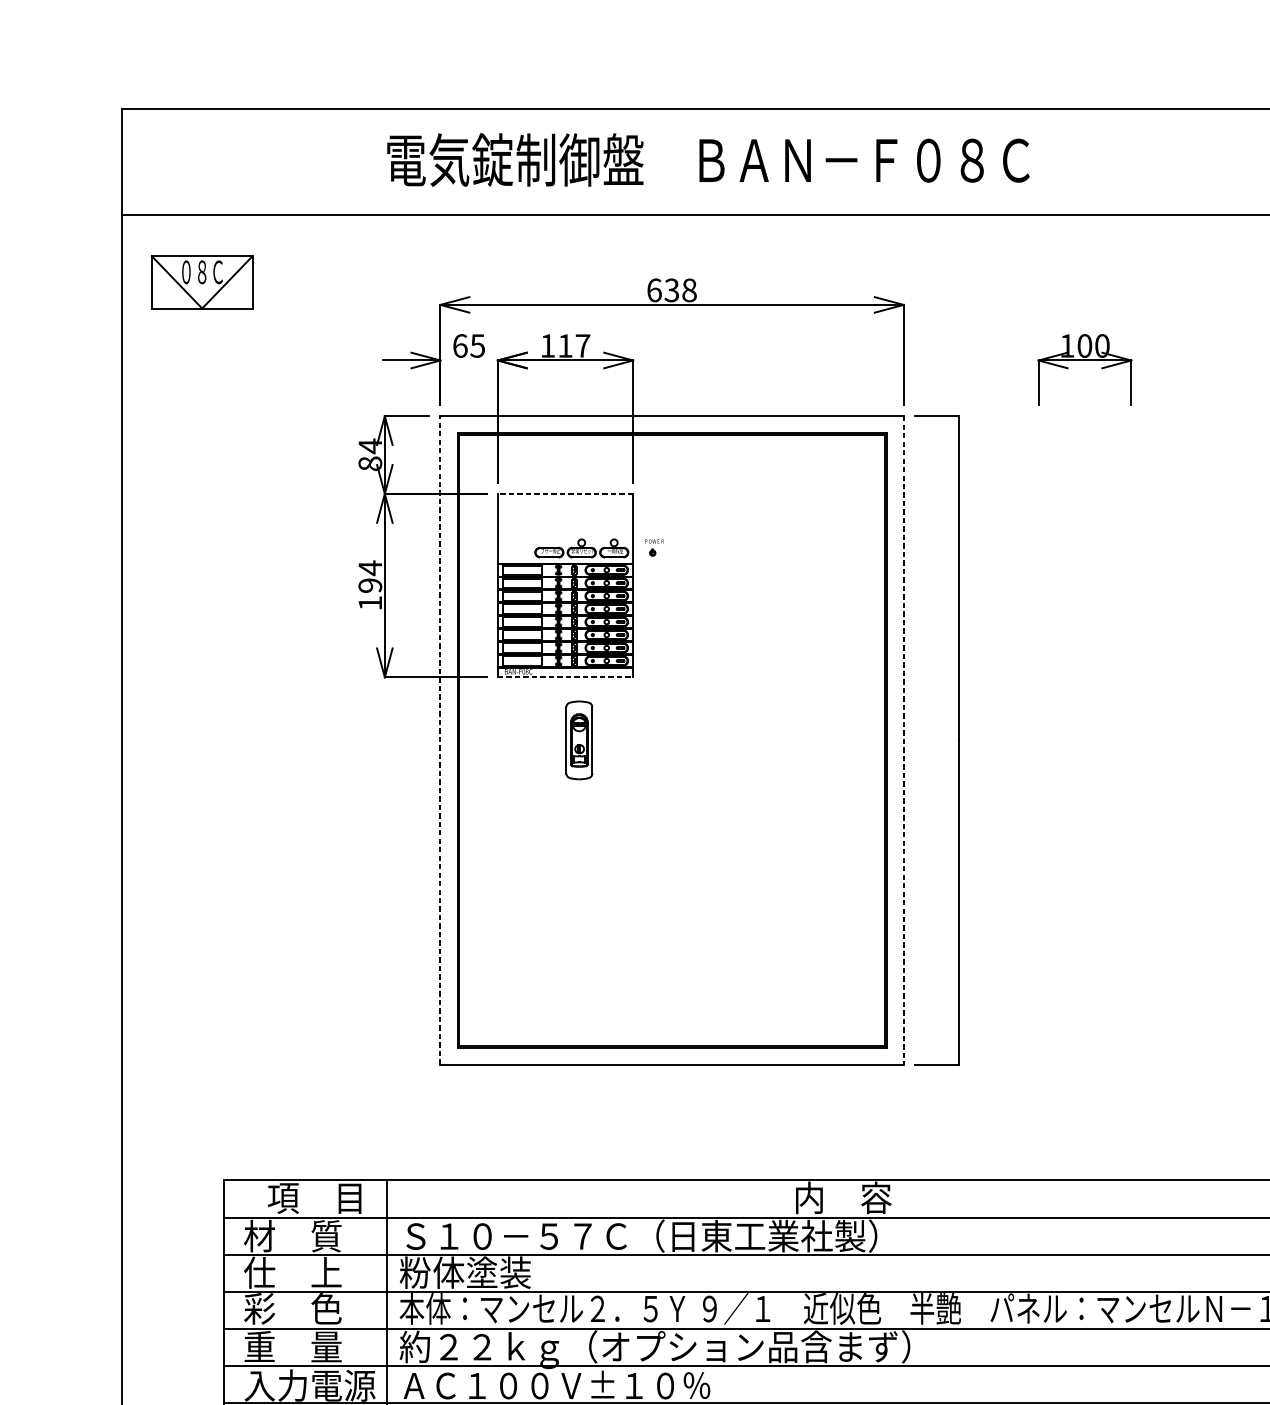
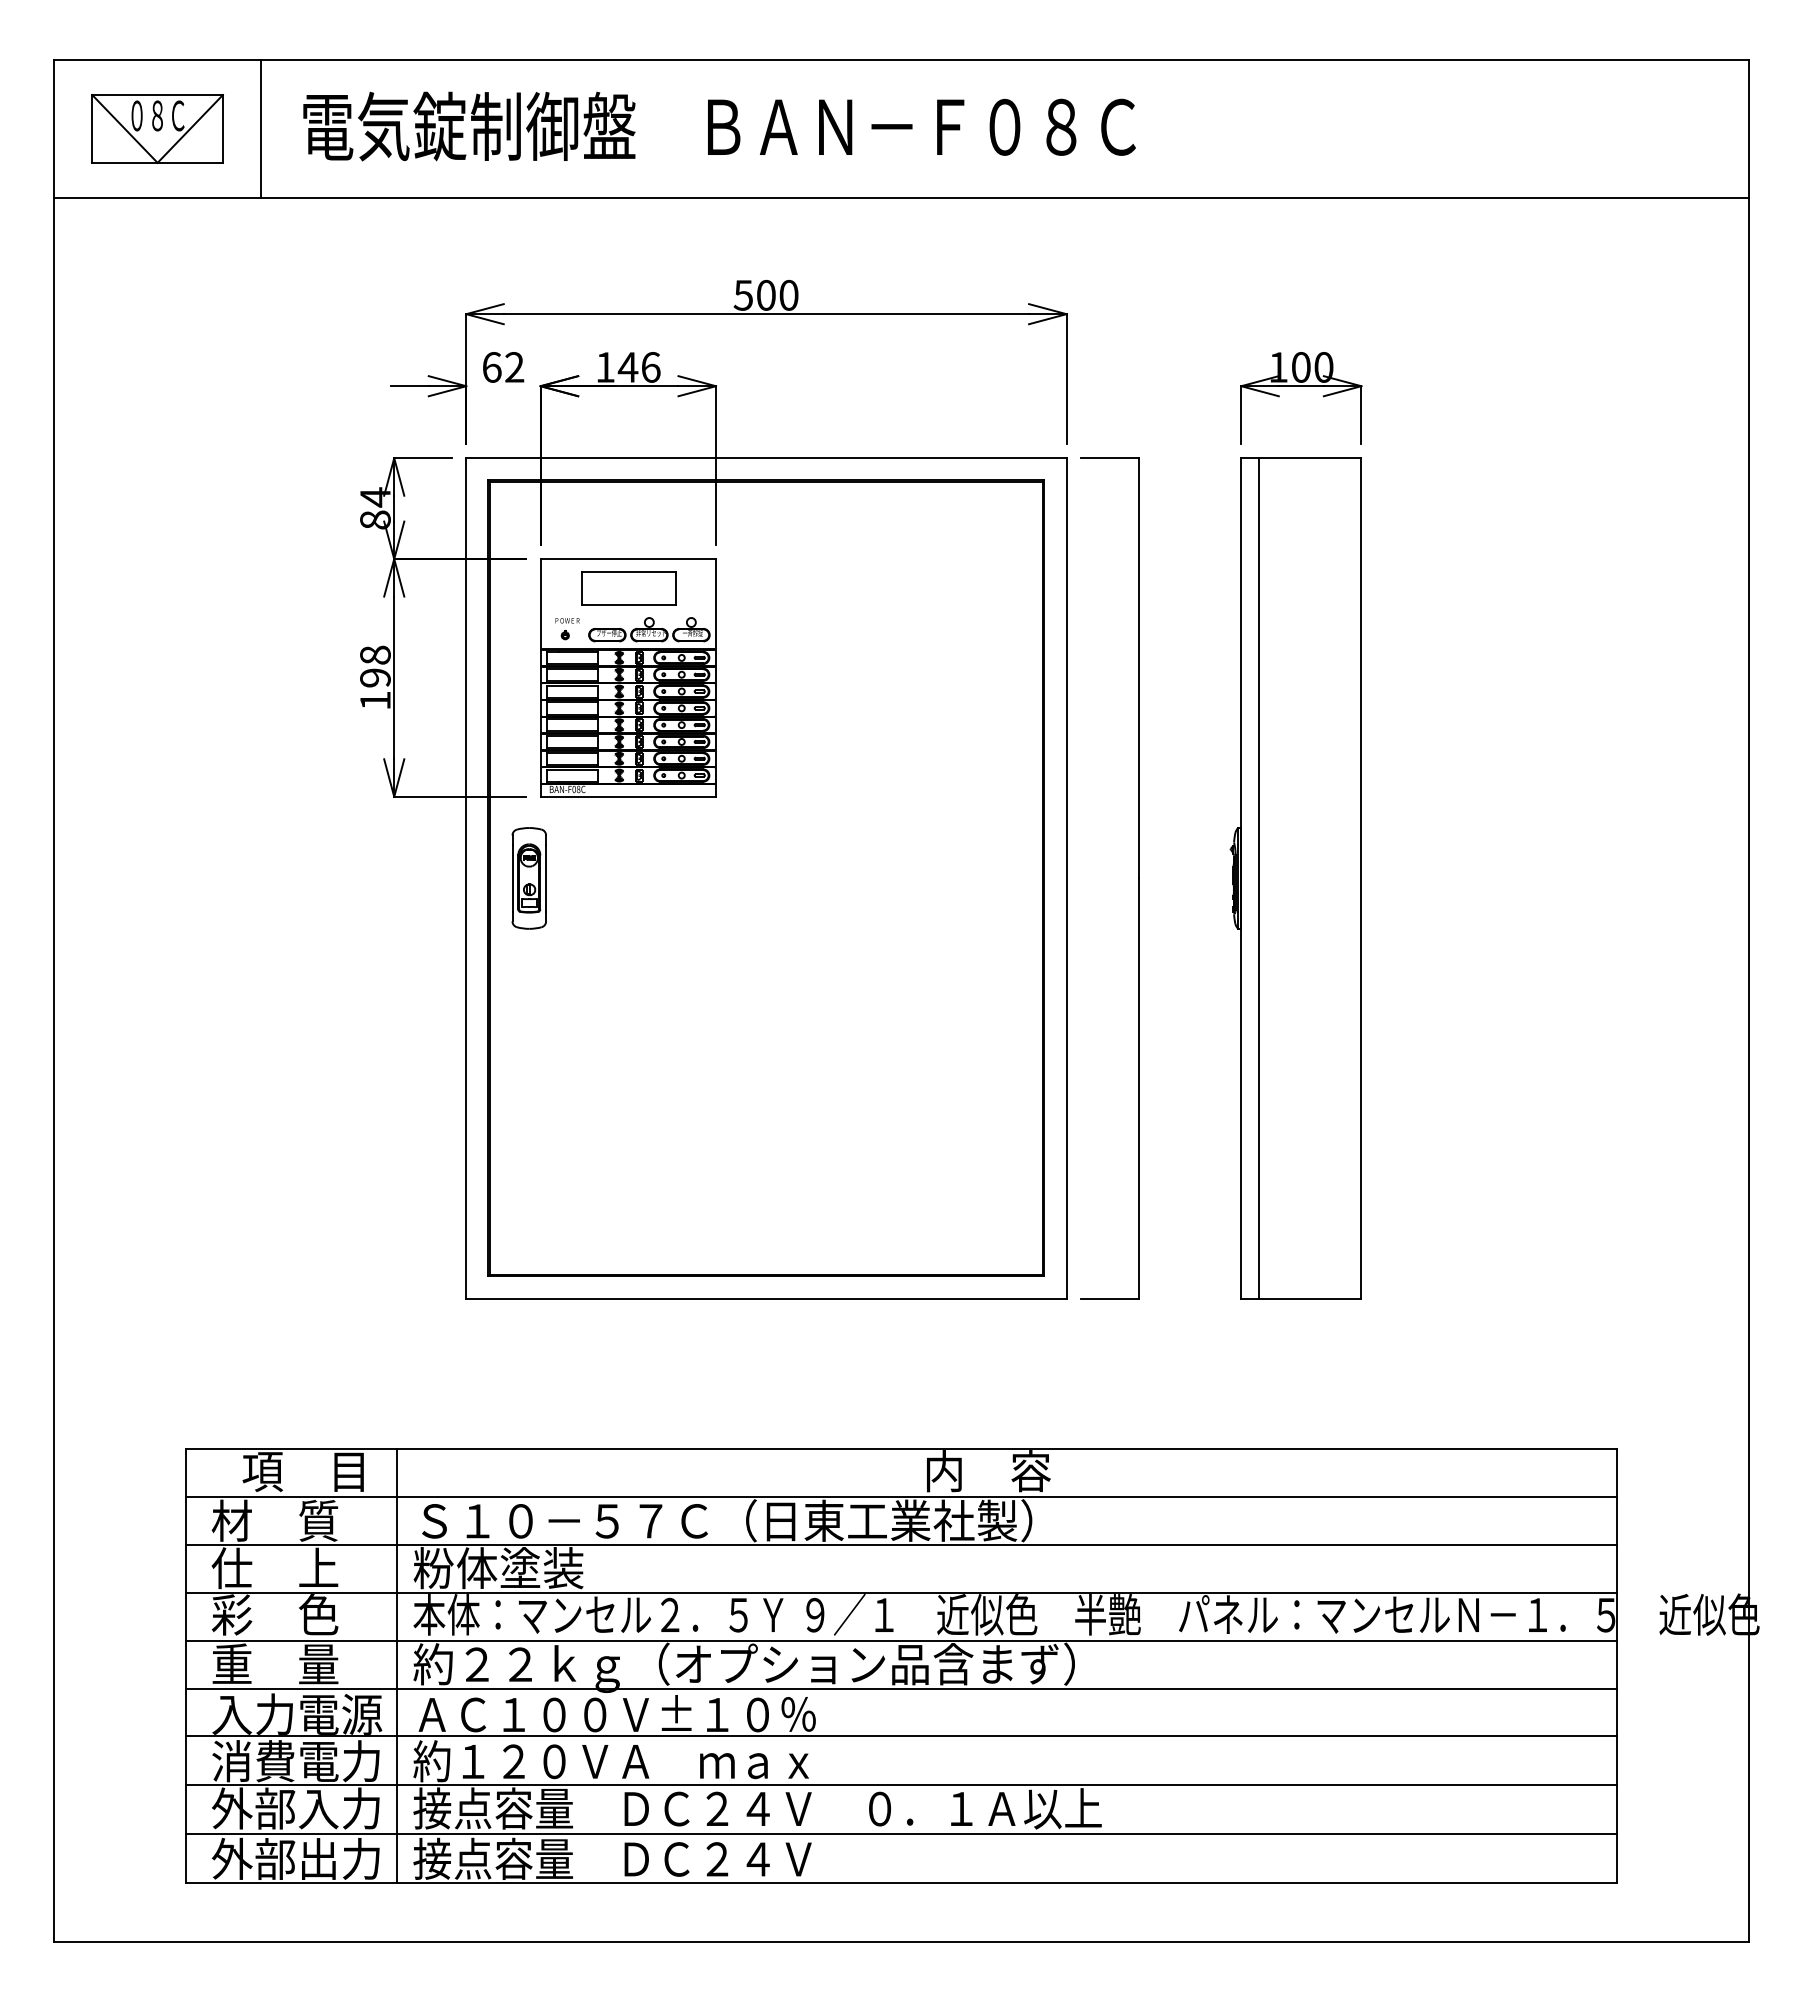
text: (708, 160) -> (719, 126), moved
line: (282, 161) -> (261, 128), added
part: (202, 282) -> (157, 128), moved
text: (671, 289) -> (765, 294), 638 -> 500
text: (477, 346) -> (514, 367), 65 -> 62
text: (573, 346) -> (638, 367), 117 -> 146
line: (565, 494) -> (628, 559), dashed -> solid
part: (565, 516) -> (628, 588), added
part: (654, 548) -> (567, 629), moved
text: (370, 568) -> (375, 655), 194 -> 198
line: (565, 677) -> (628, 796), dashed -> solid
line: (440, 739) -> (466, 877), dashed -> solid
part: (578, 740) -> (528, 878), moved
line: (903, 740) -> (1066, 878), dashed -> solid
part: (1080, 740) -> (1295, 878), added

